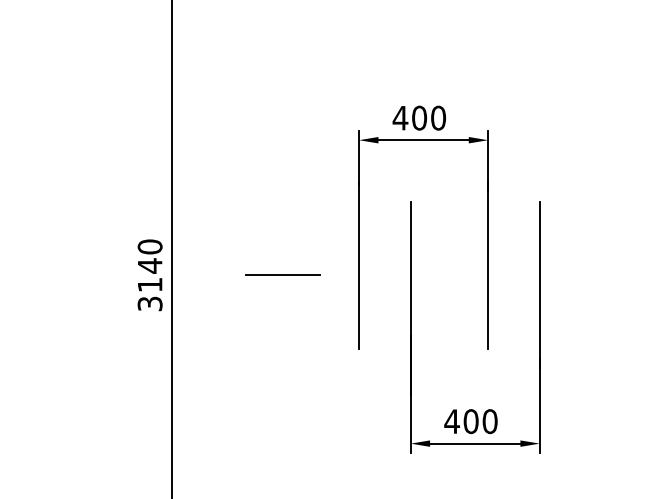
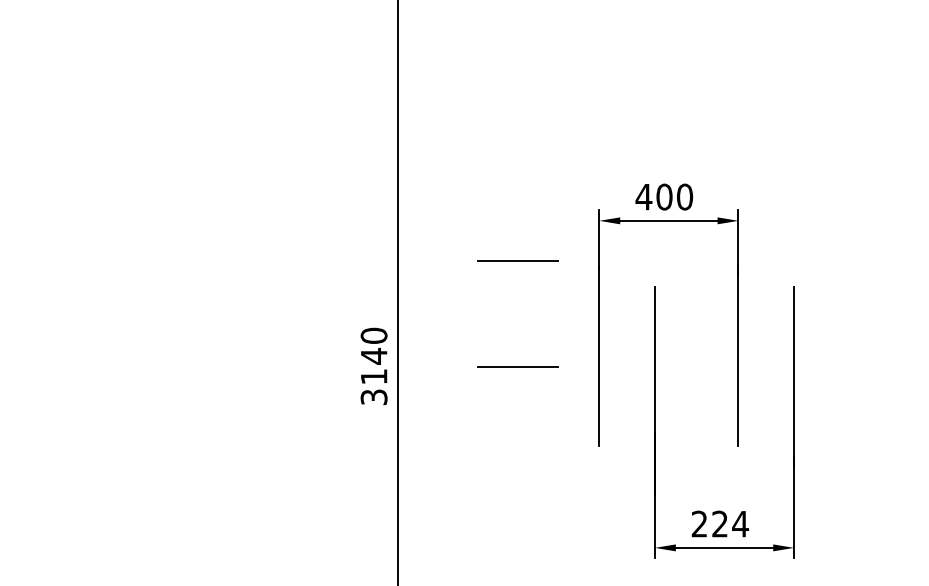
line: (283, 177) -> (517, 260), added
text: (471, 421) -> (720, 523), 400 -> 224

